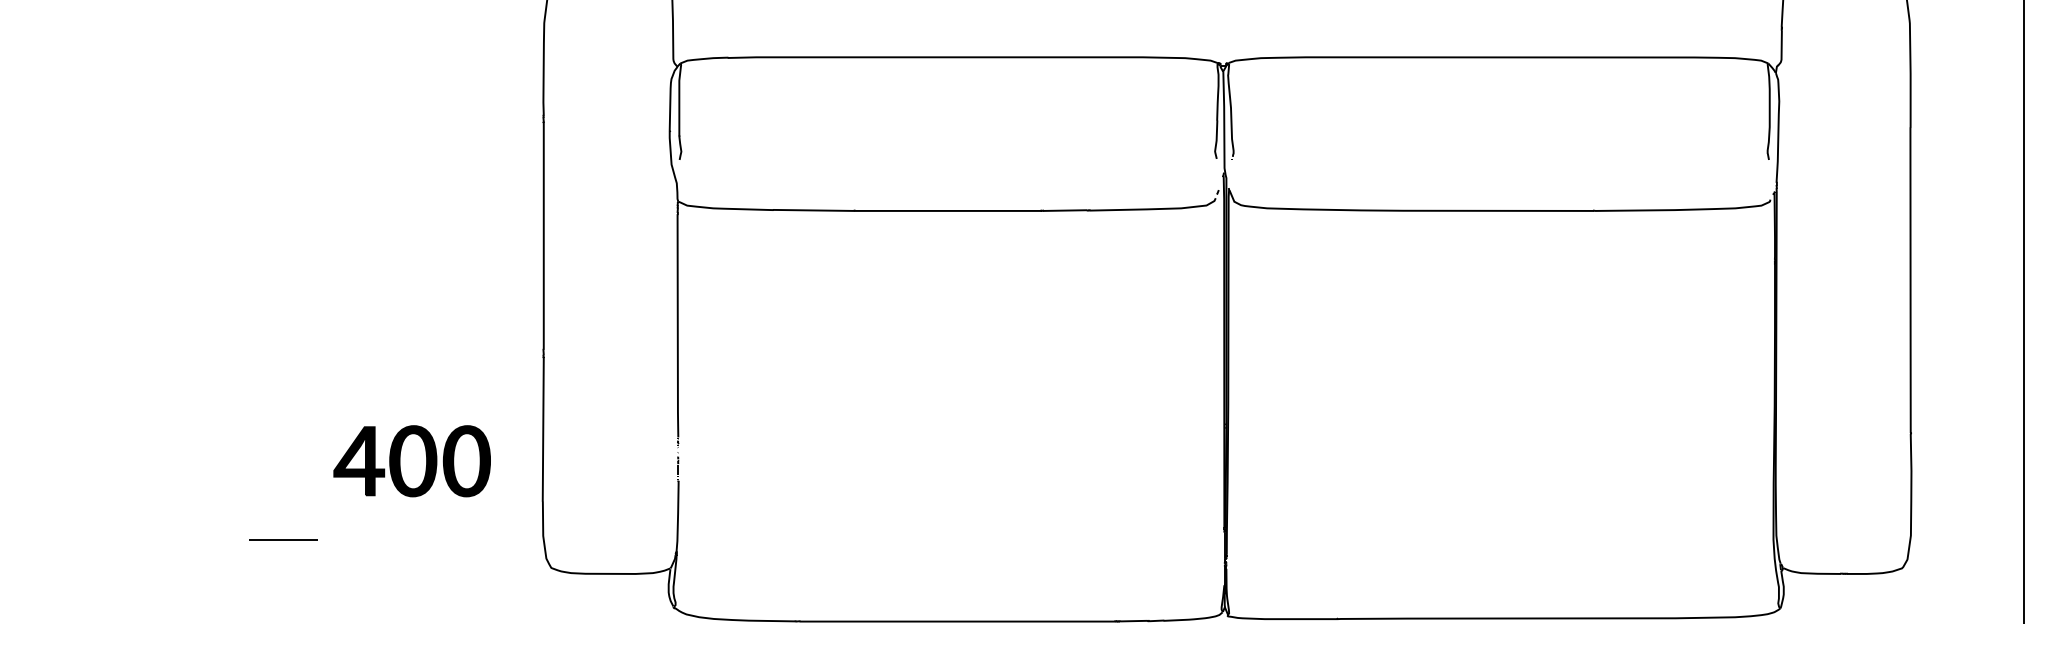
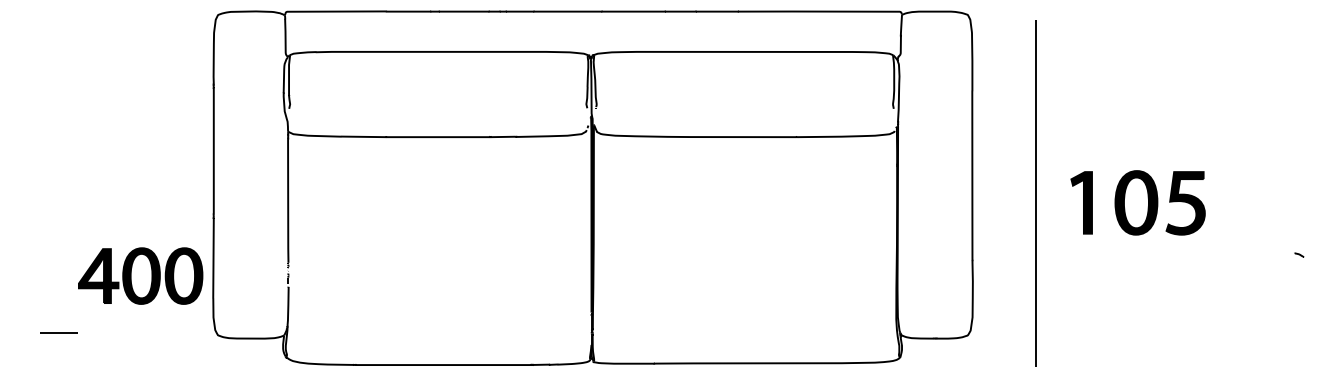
part: (411, 460) -> (140, 275), size x1.43
line: (281, 539) -> (58, 332), moved

